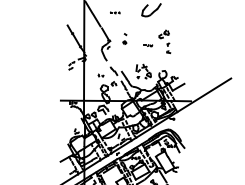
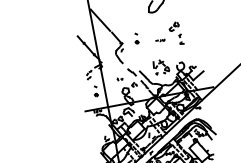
part: (115, 12) -> (122, 14), removed
part: (74, 82) -> (95, 90), added

